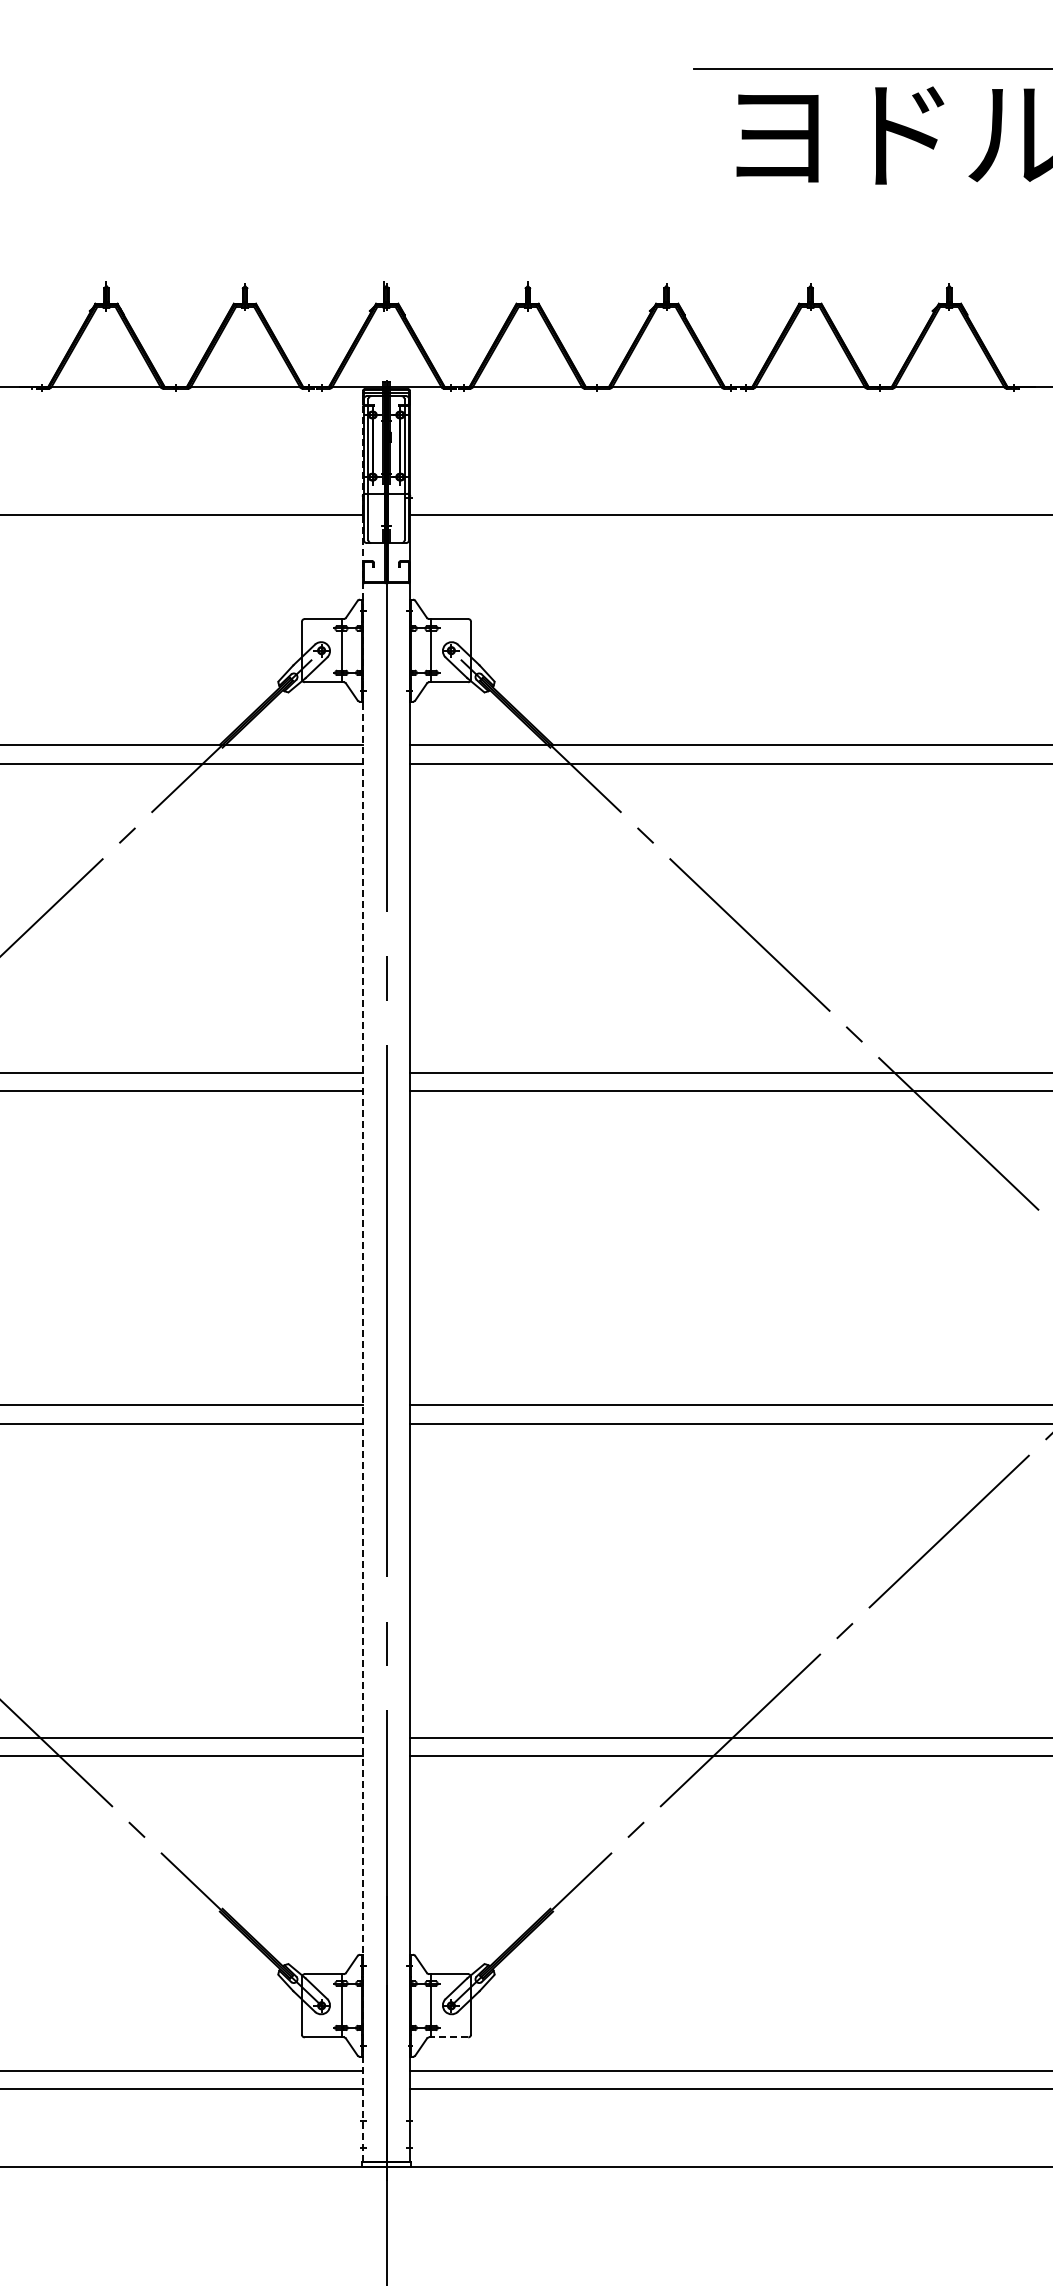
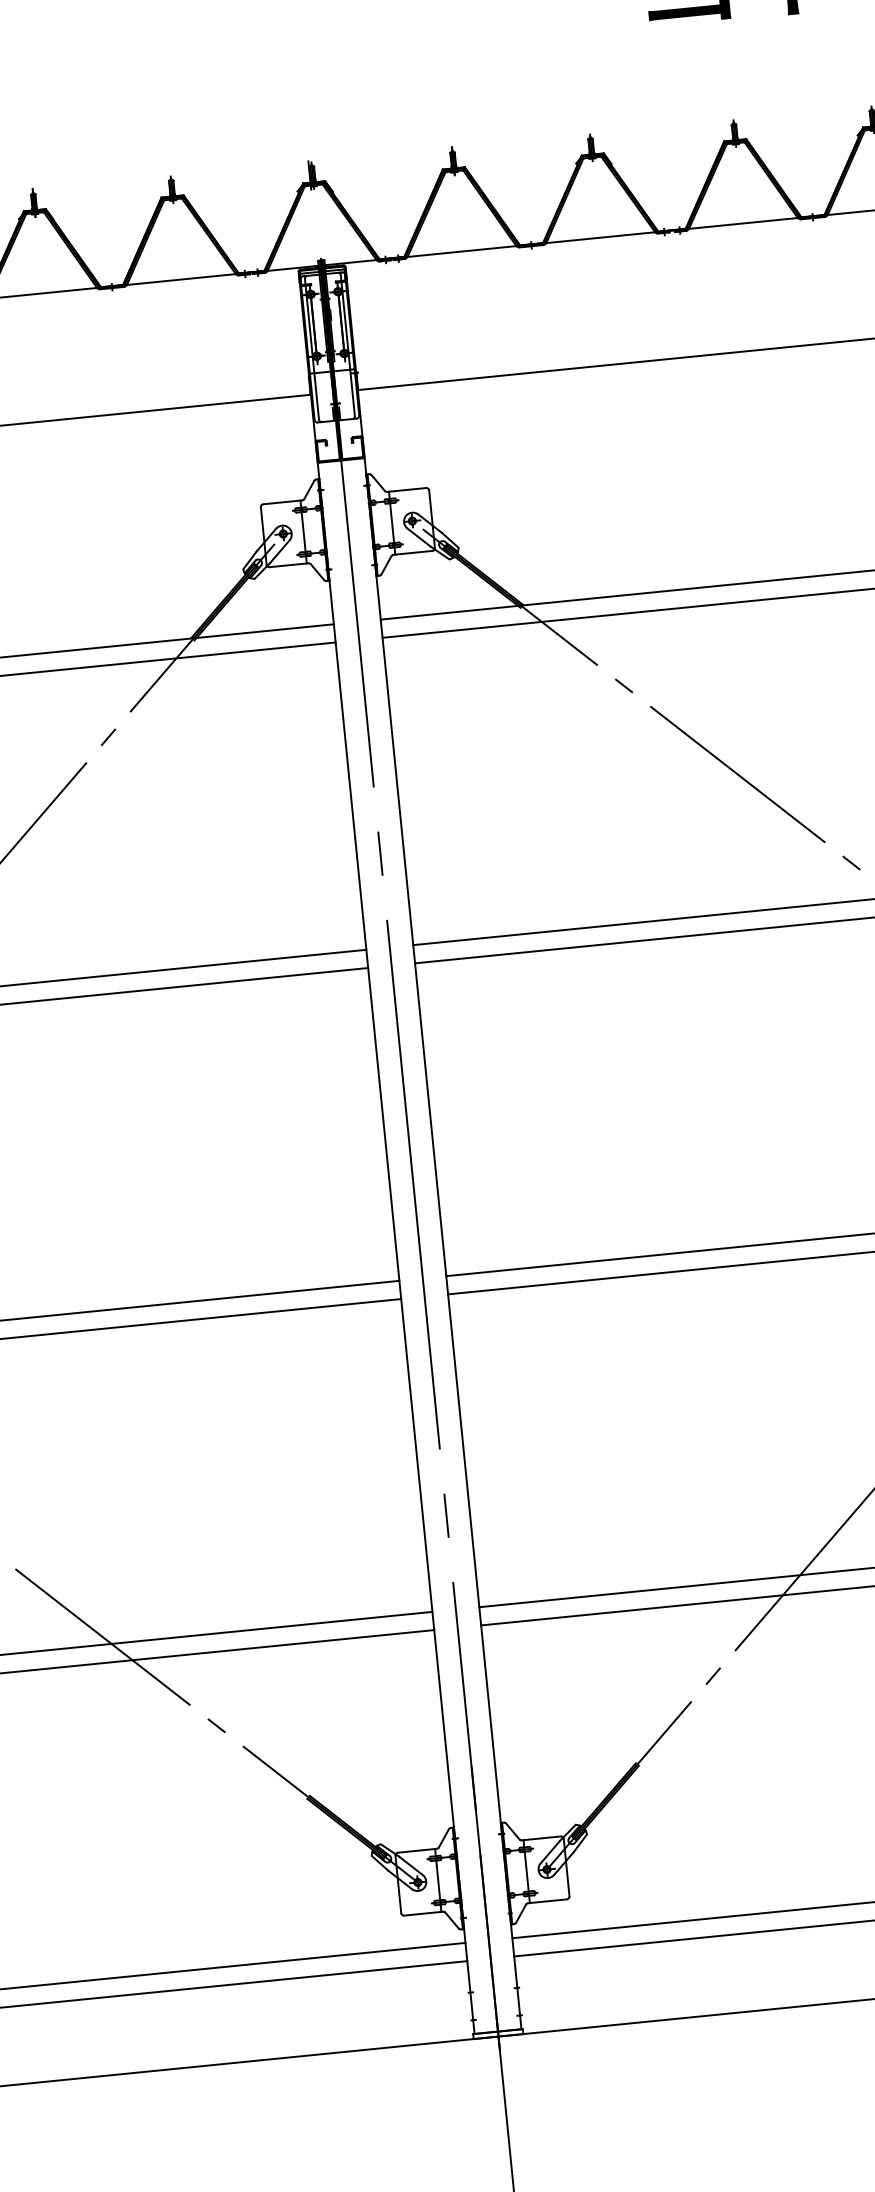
line: (362, 1277) -> (386, 1153), dashed -> solid
line: (448, 2037) -> (547, 1901), dashed -> solid

